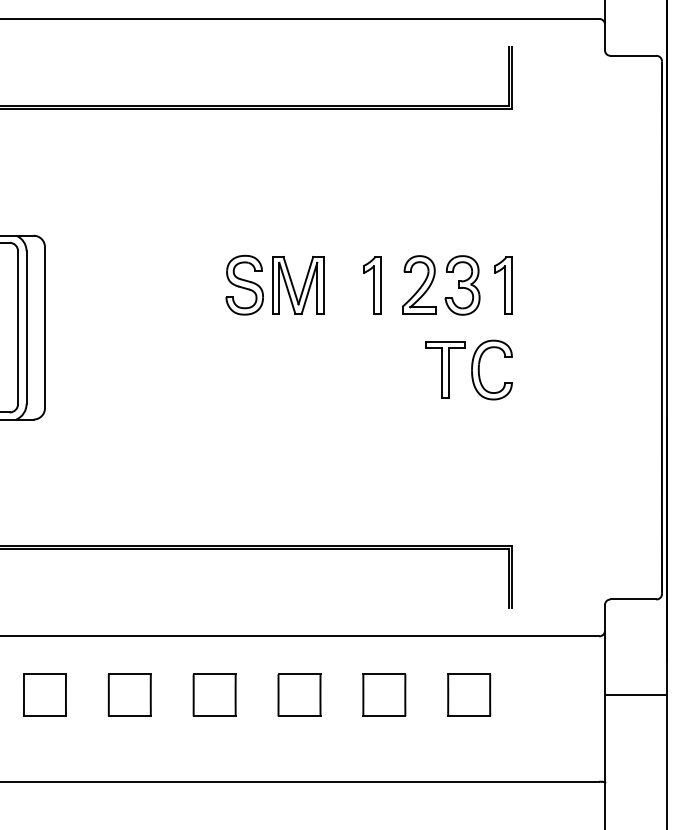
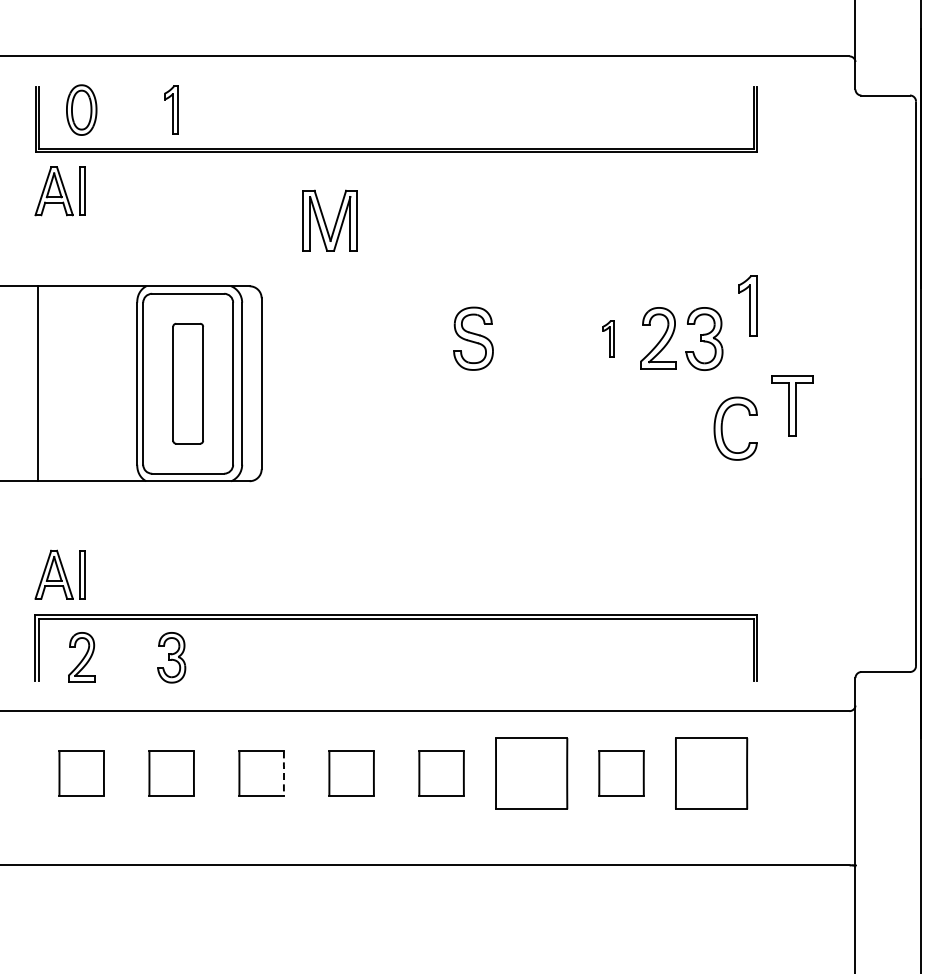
part: (297, 284) -> (329, 220), moved
part: (372, 284) -> (608, 338), size x0.6
part: (503, 284) -> (747, 305), moved
part: (445, 369) -> (792, 405), moved
part: (299, 695) -> (531, 773), size x1.6
part: (469, 695) -> (711, 773), size x1.6
line: (636, 695) -> (888, 773), removed
line: (65, 696) -> (283, 774), solid -> dashed

